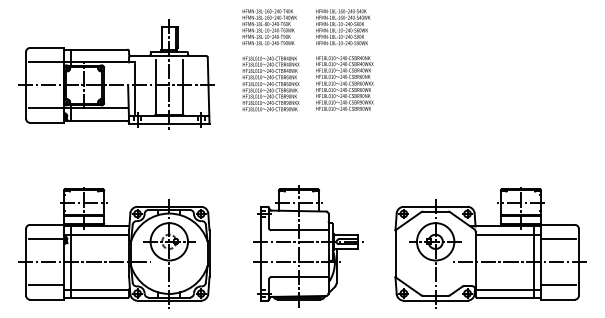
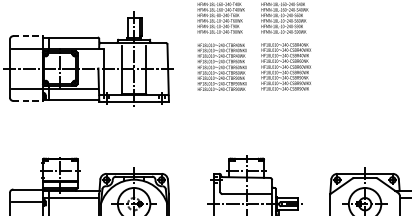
line: (46, 48) -> (27, 36), solid -> dashed
line: (46, 122) -> (27, 100), solid -> dashed

